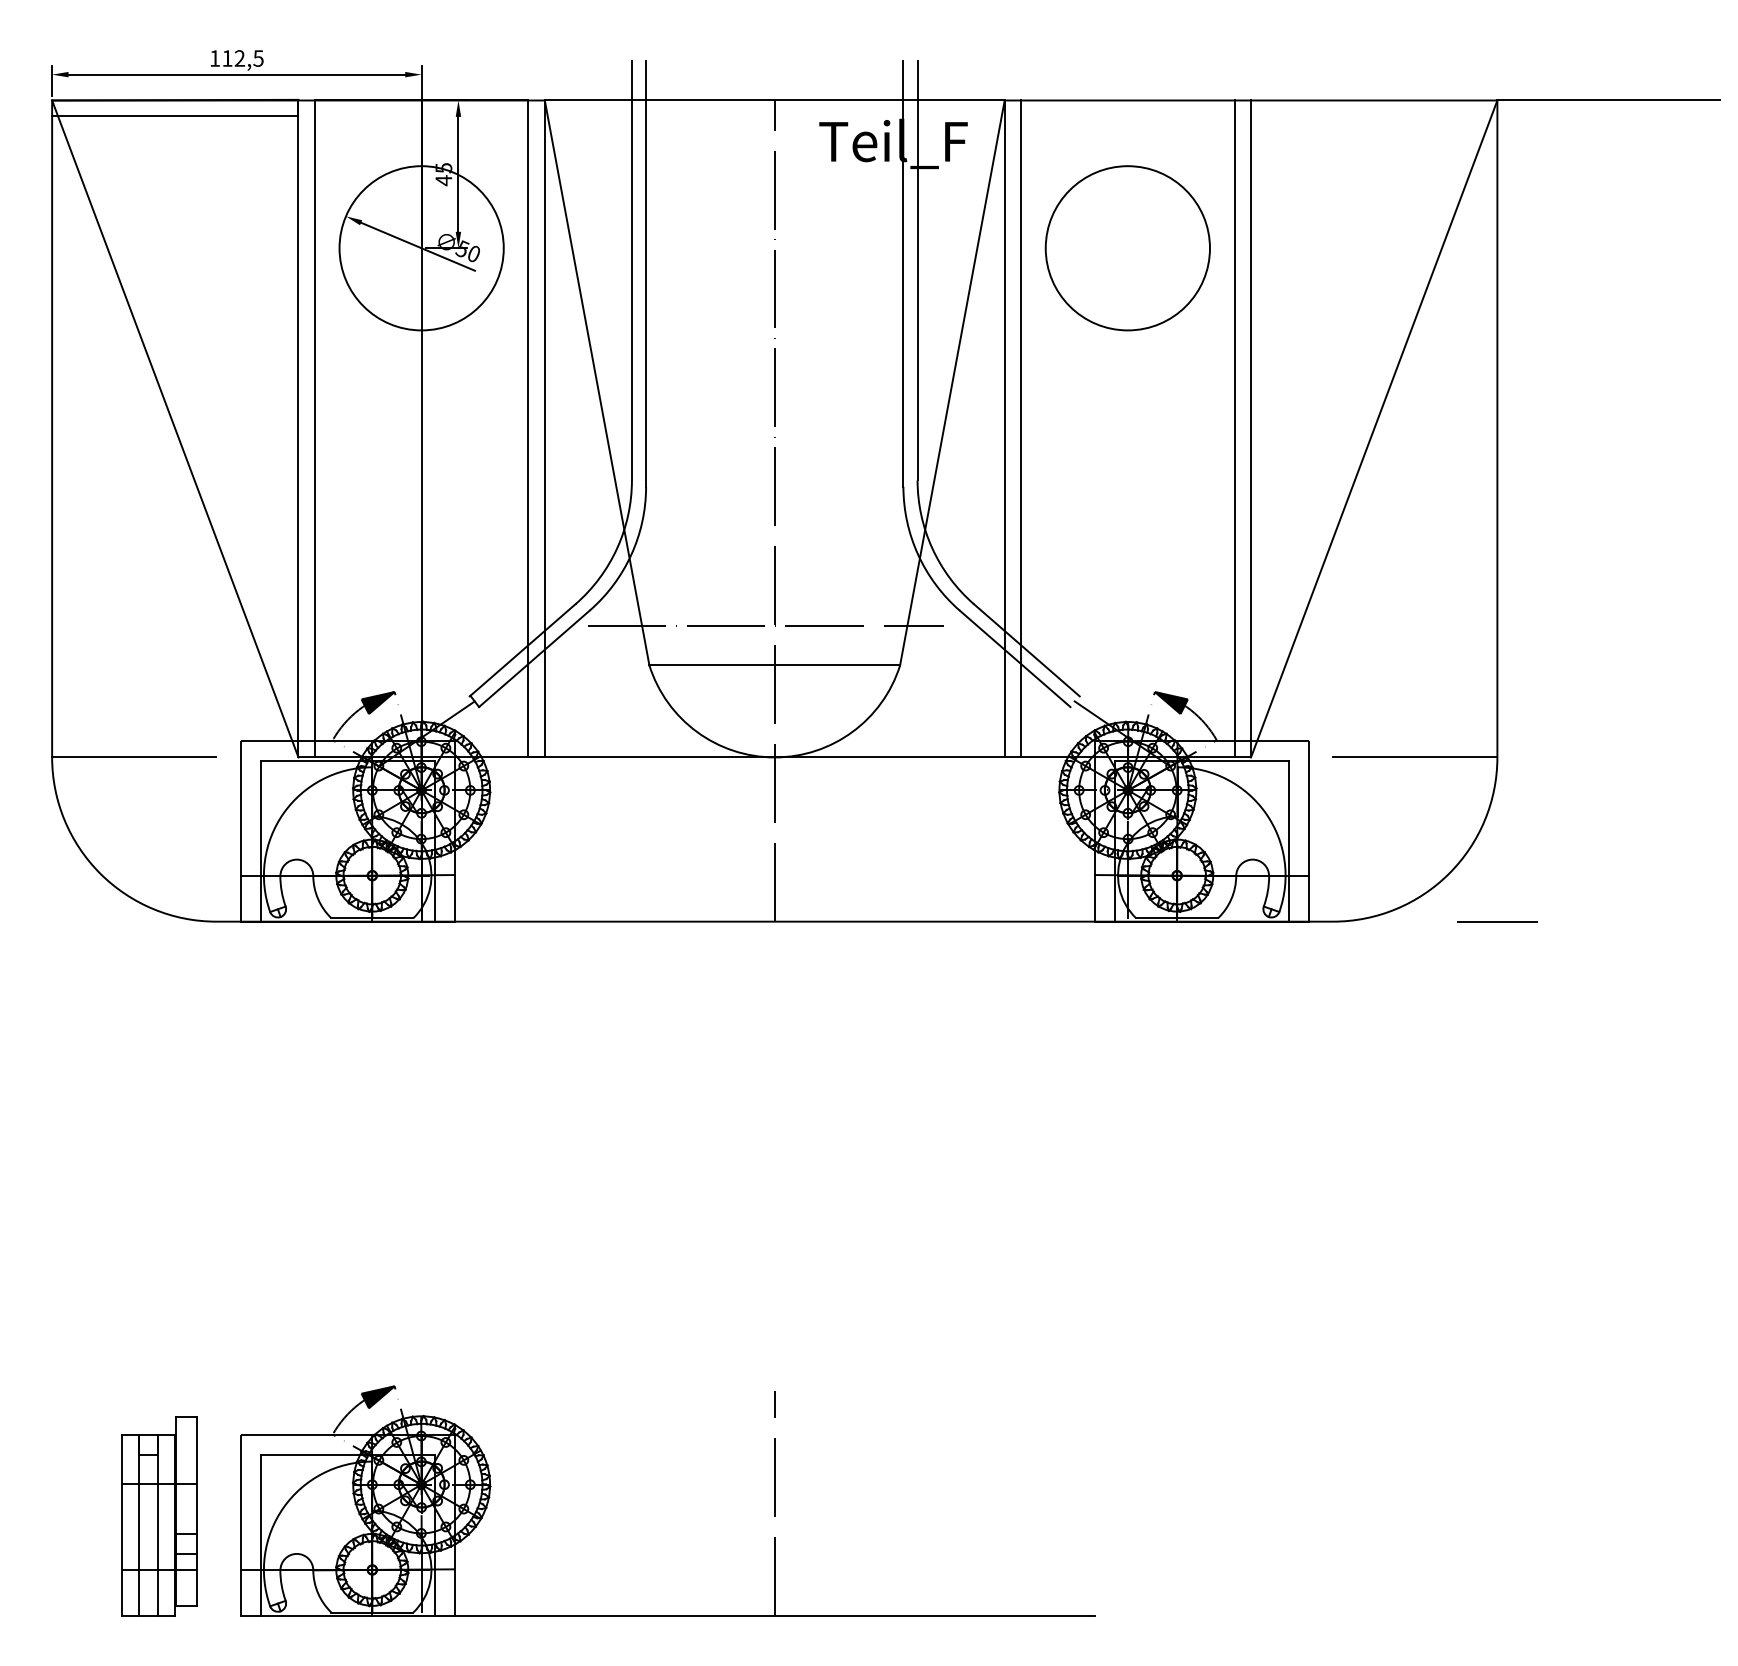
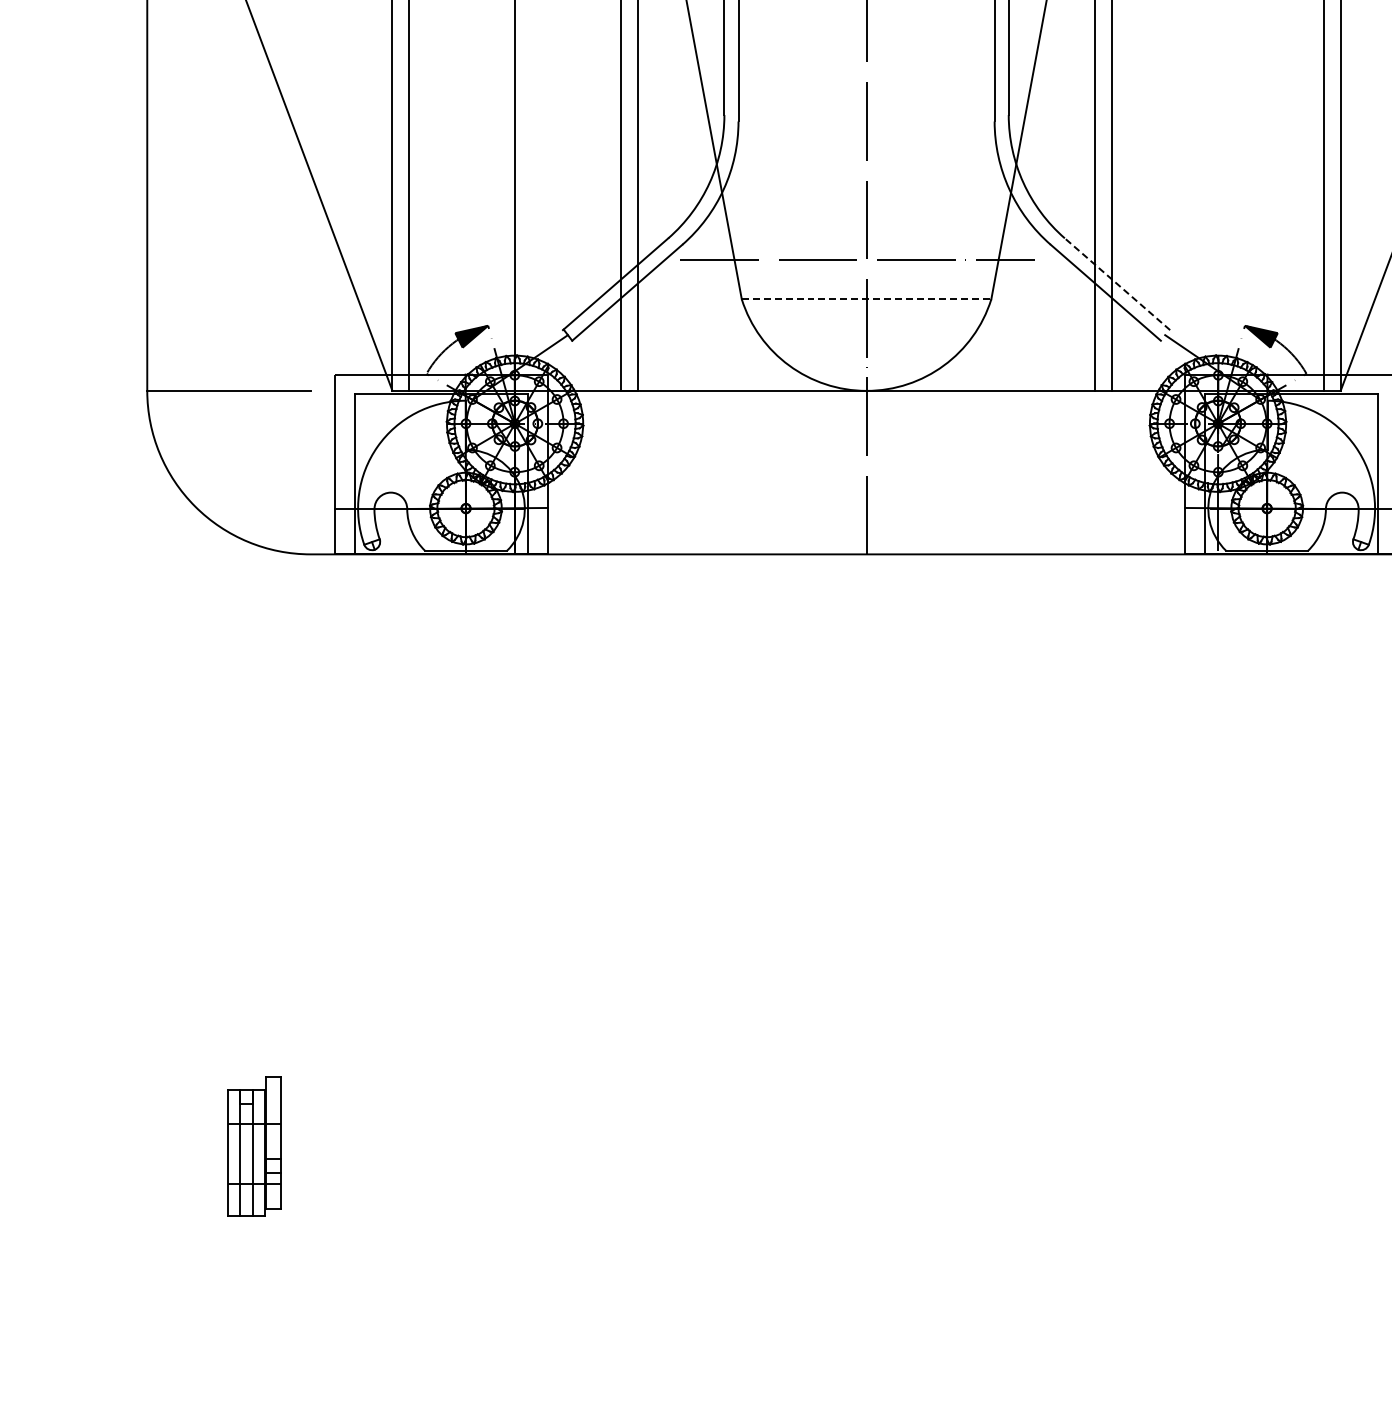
line: (1026, 649) -> (1117, 283), solid -> dashed
line: (775, 665) -> (867, 299), solid -> dashed
part: (774, 1500) -> (866, 1130), removed
part: (159, 1516) -> (254, 1146), size x0.7

